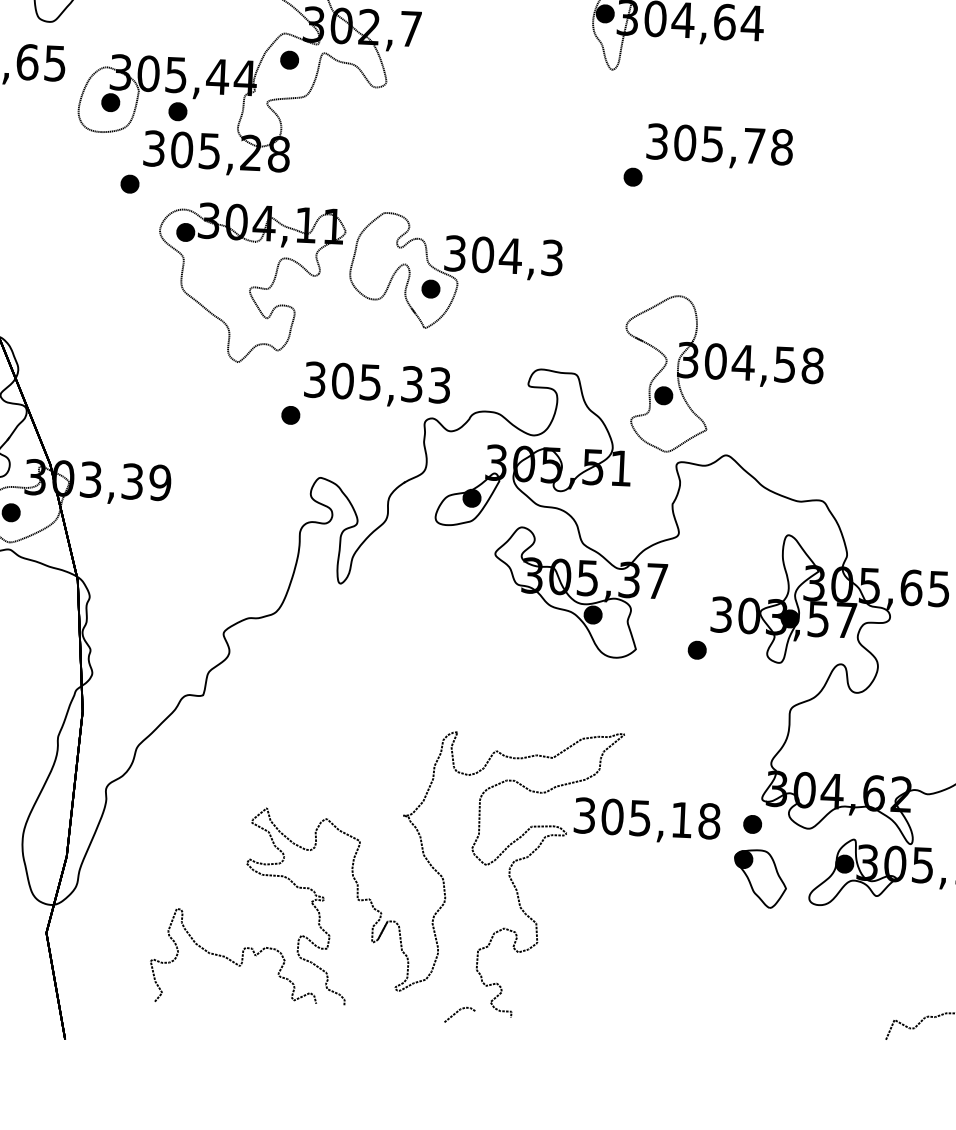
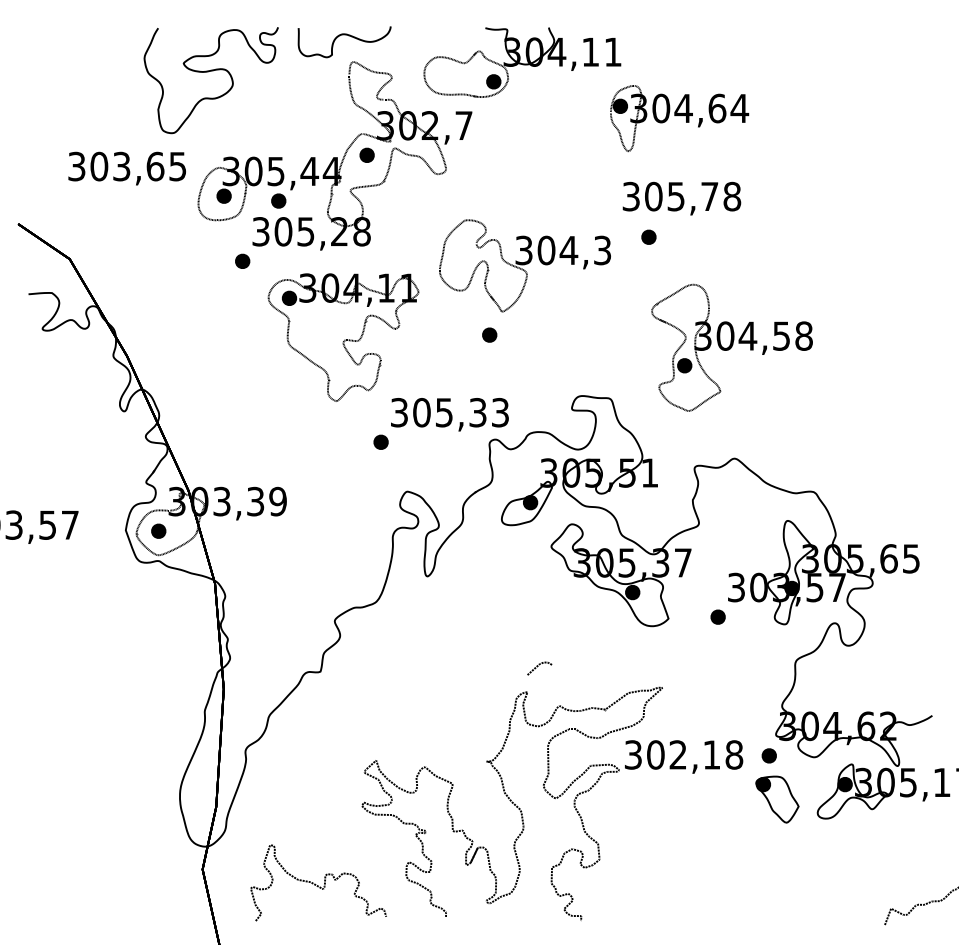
text: (719, 146) -> (681, 198), moved
part: (454, 272) -> (524, 265), moved
part: (722, 375) -> (731, 347), moved
text: (639, 817) -> (677, 754), 305,18 -> 302,18
curve: (231, 959) -> (316, 884), moved
line: (458, 1012) -> (538, 666), moved

